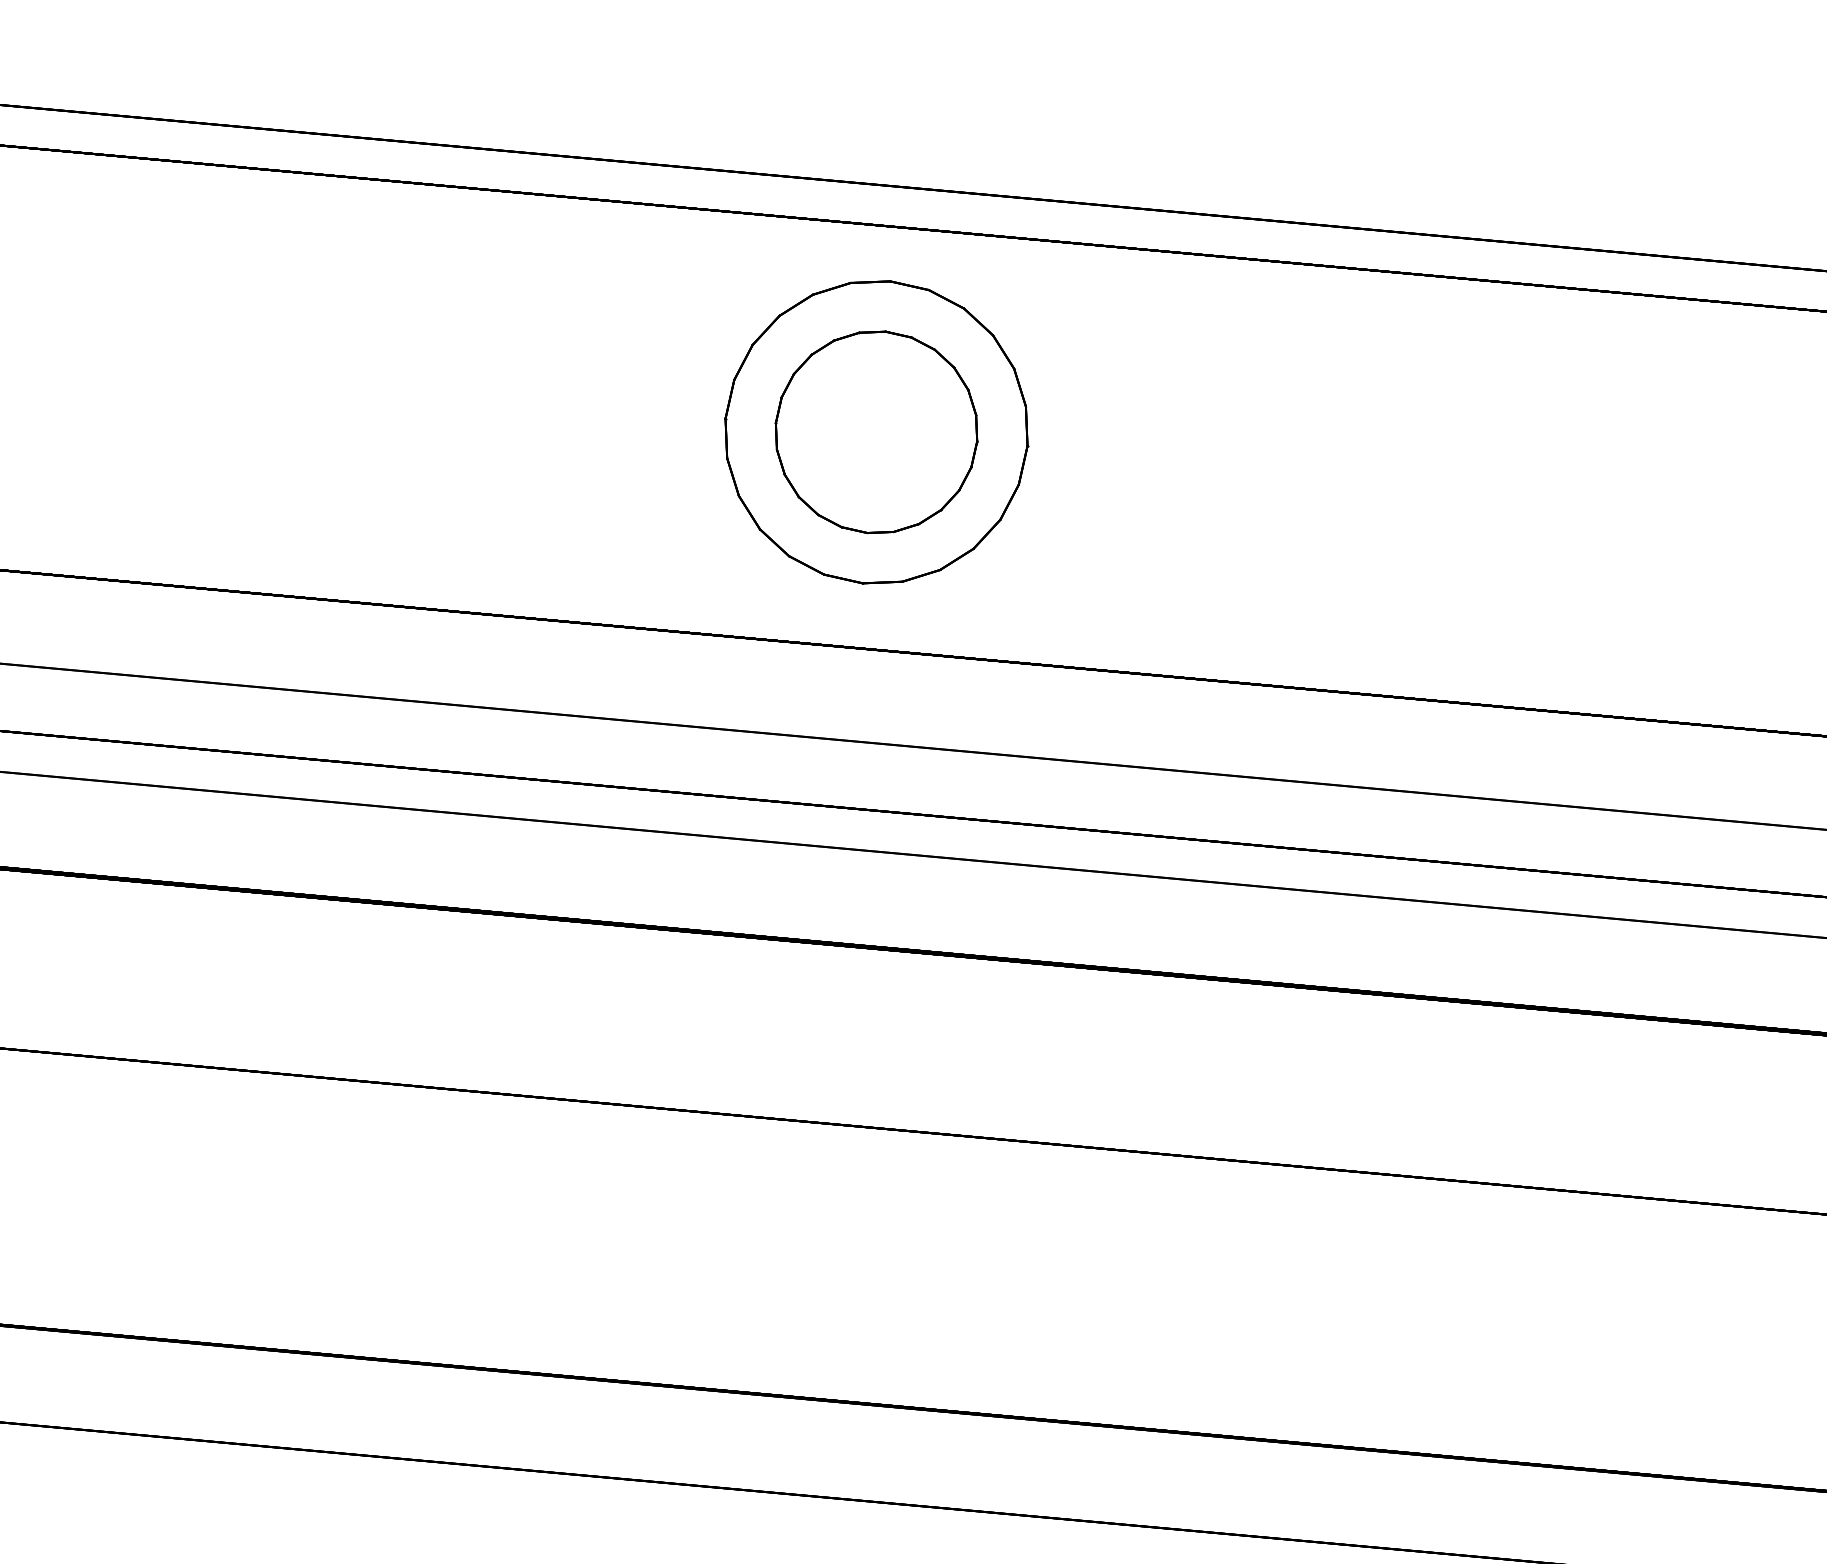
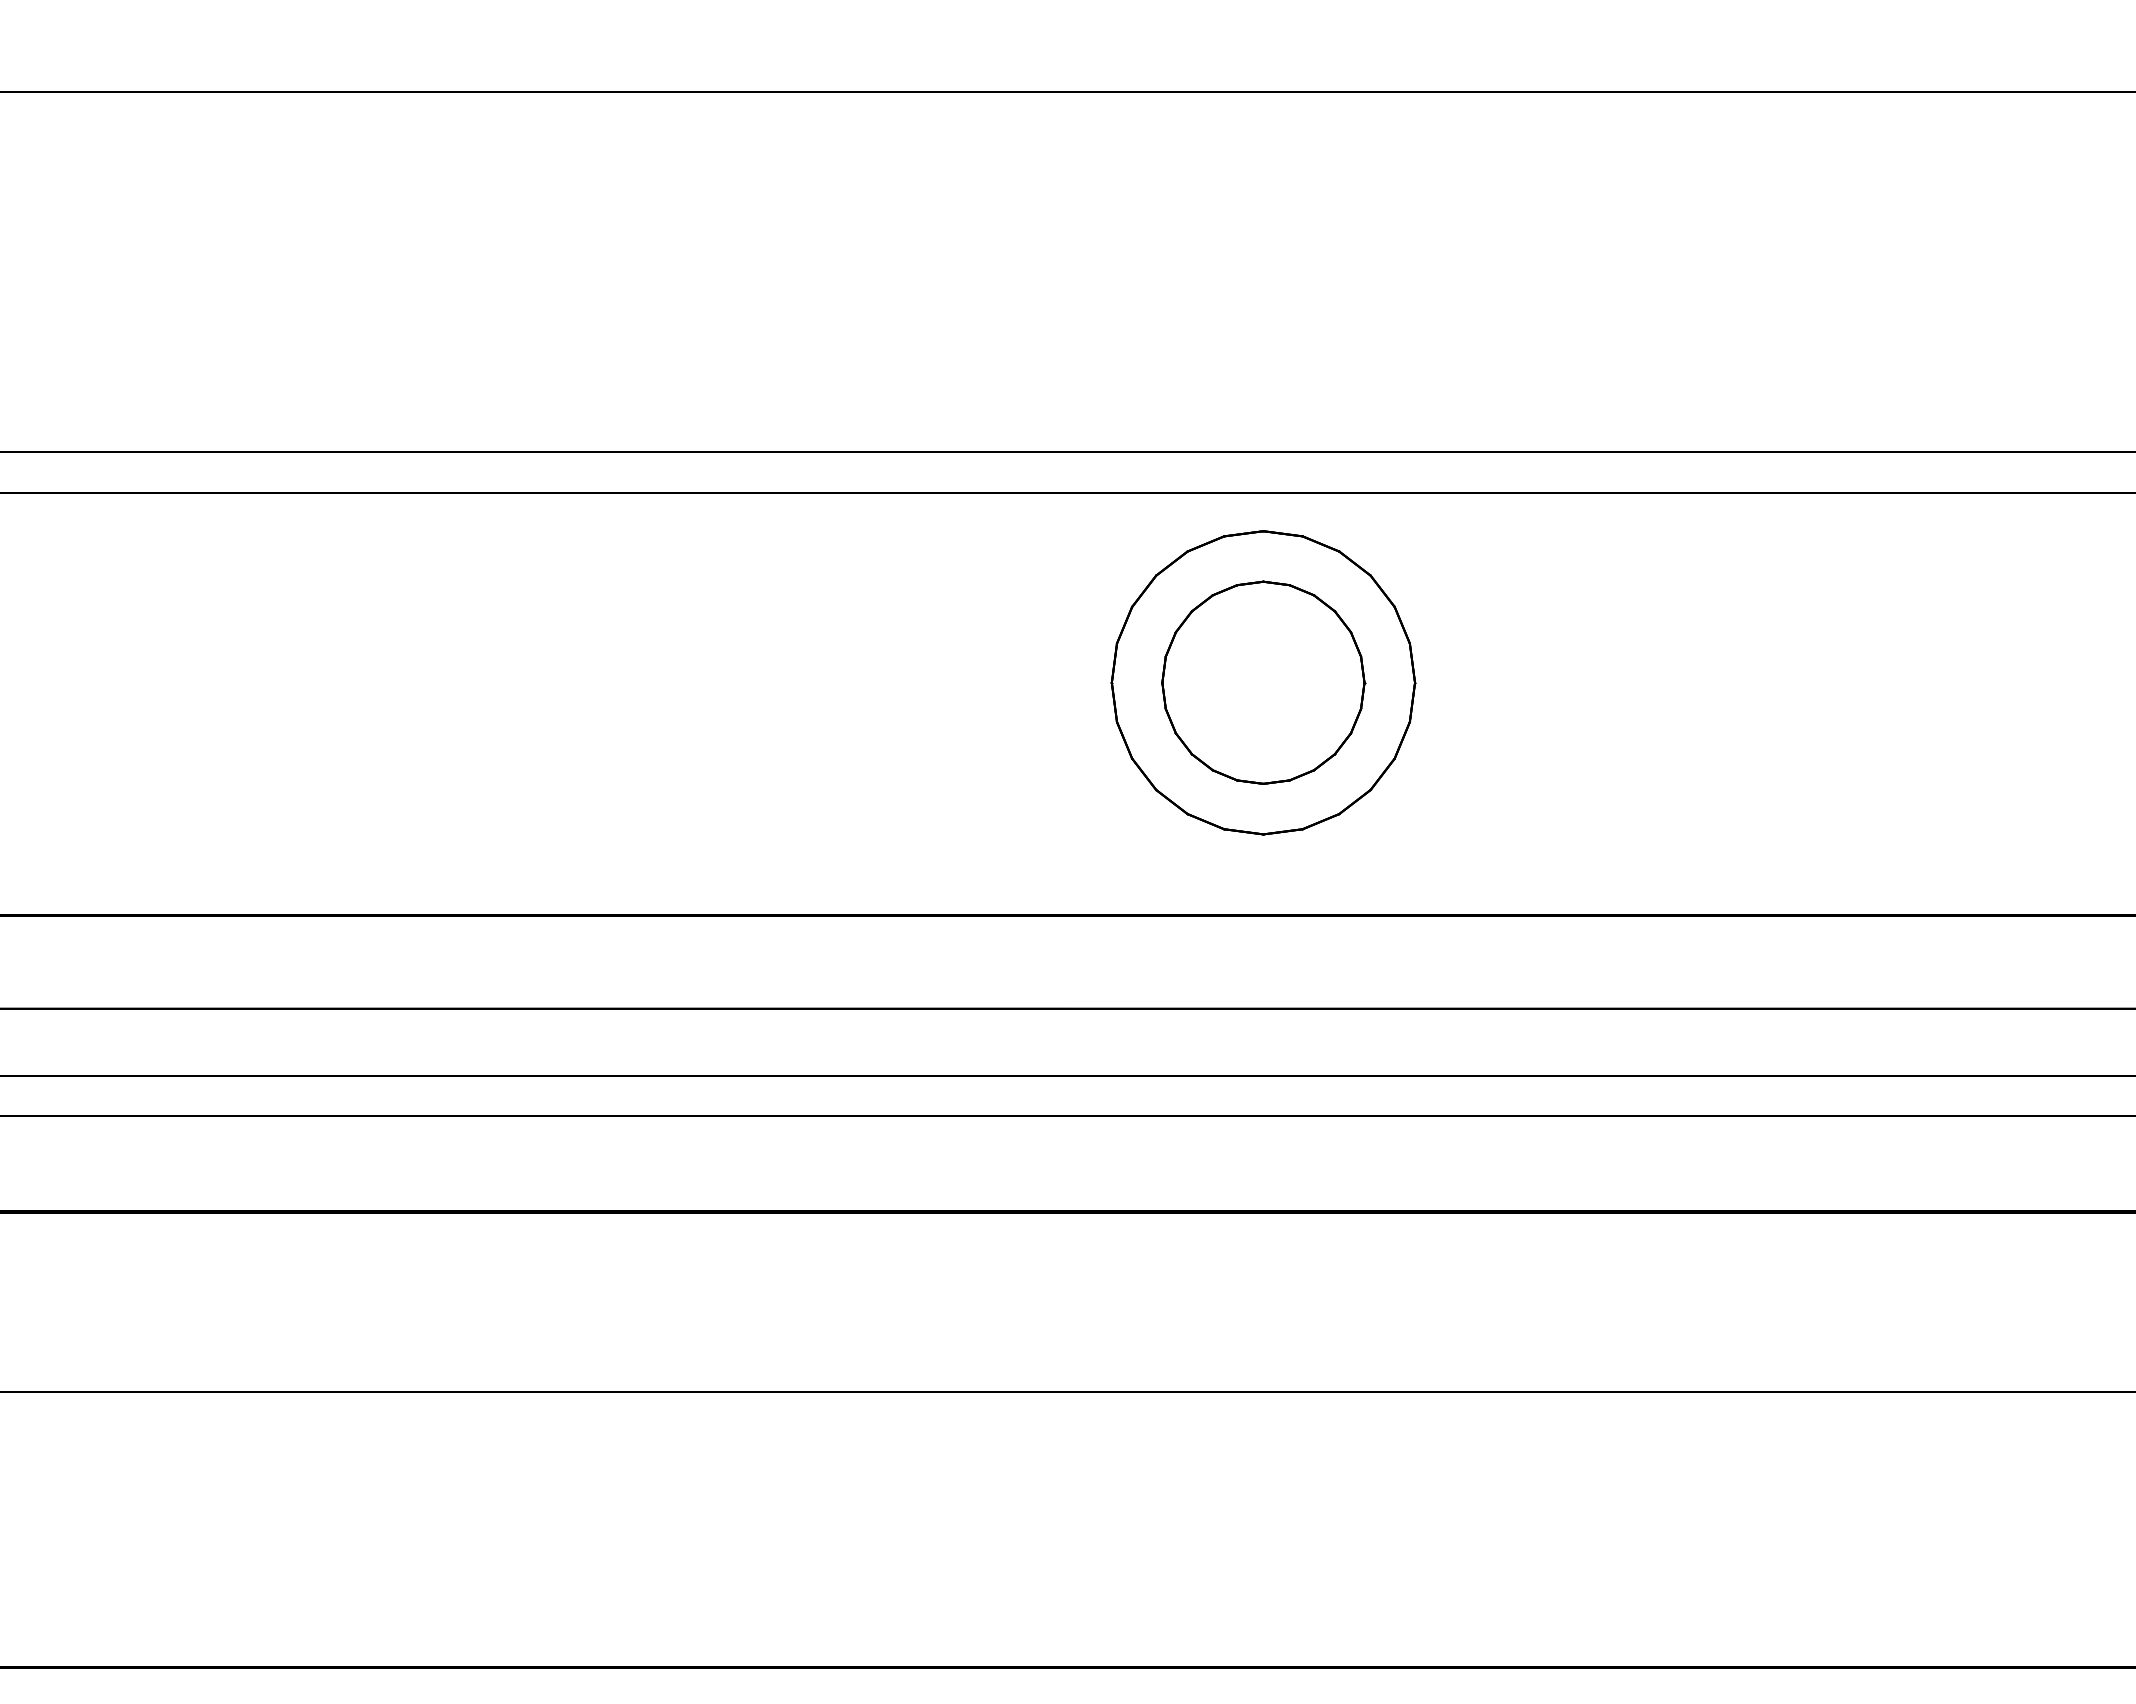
part: (876, 432) -> (1263, 682), moved

